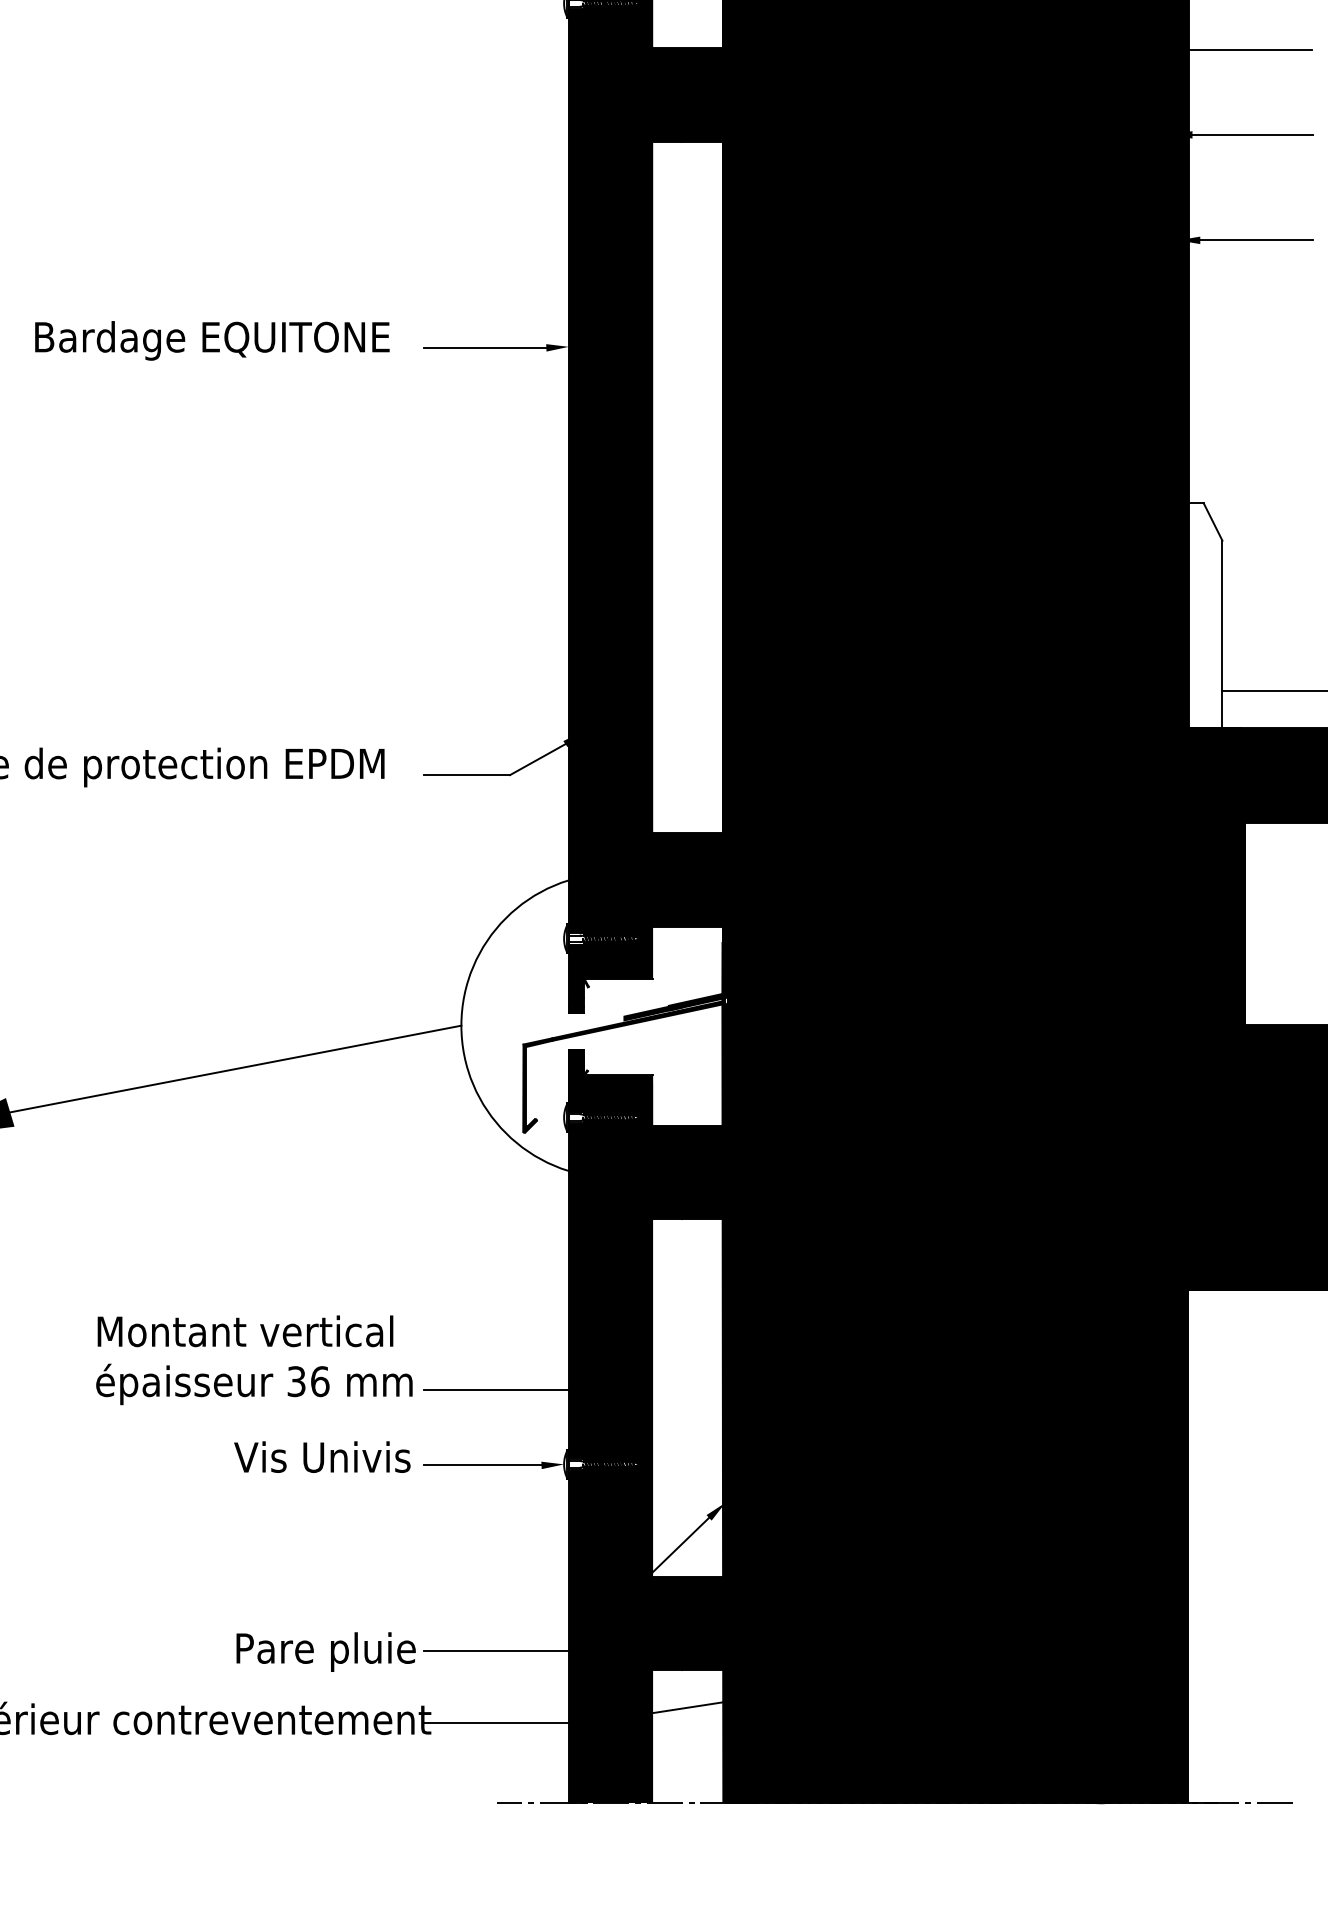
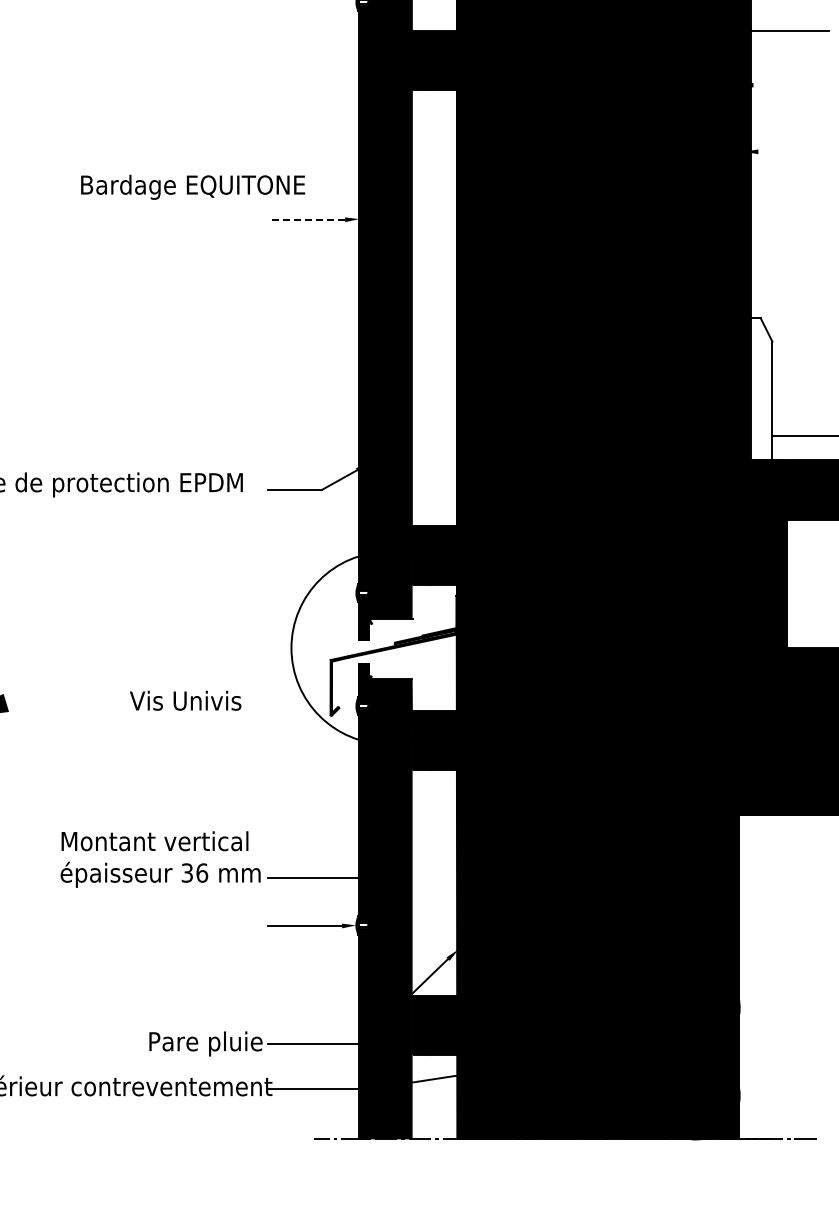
line: (1252, 135) -> (791, 85), removed
line: (1255, 239) -> (793, 151), removed
text: (213, 339) -> (193, 186), moved
line: (485, 347) -> (306, 219), solid -> dashed
line: (235, 1069) -> (148, 675), removed
text: (322, 1456) -> (185, 700), moved
fill: (1179, 1546) -> (745, 977), removed

